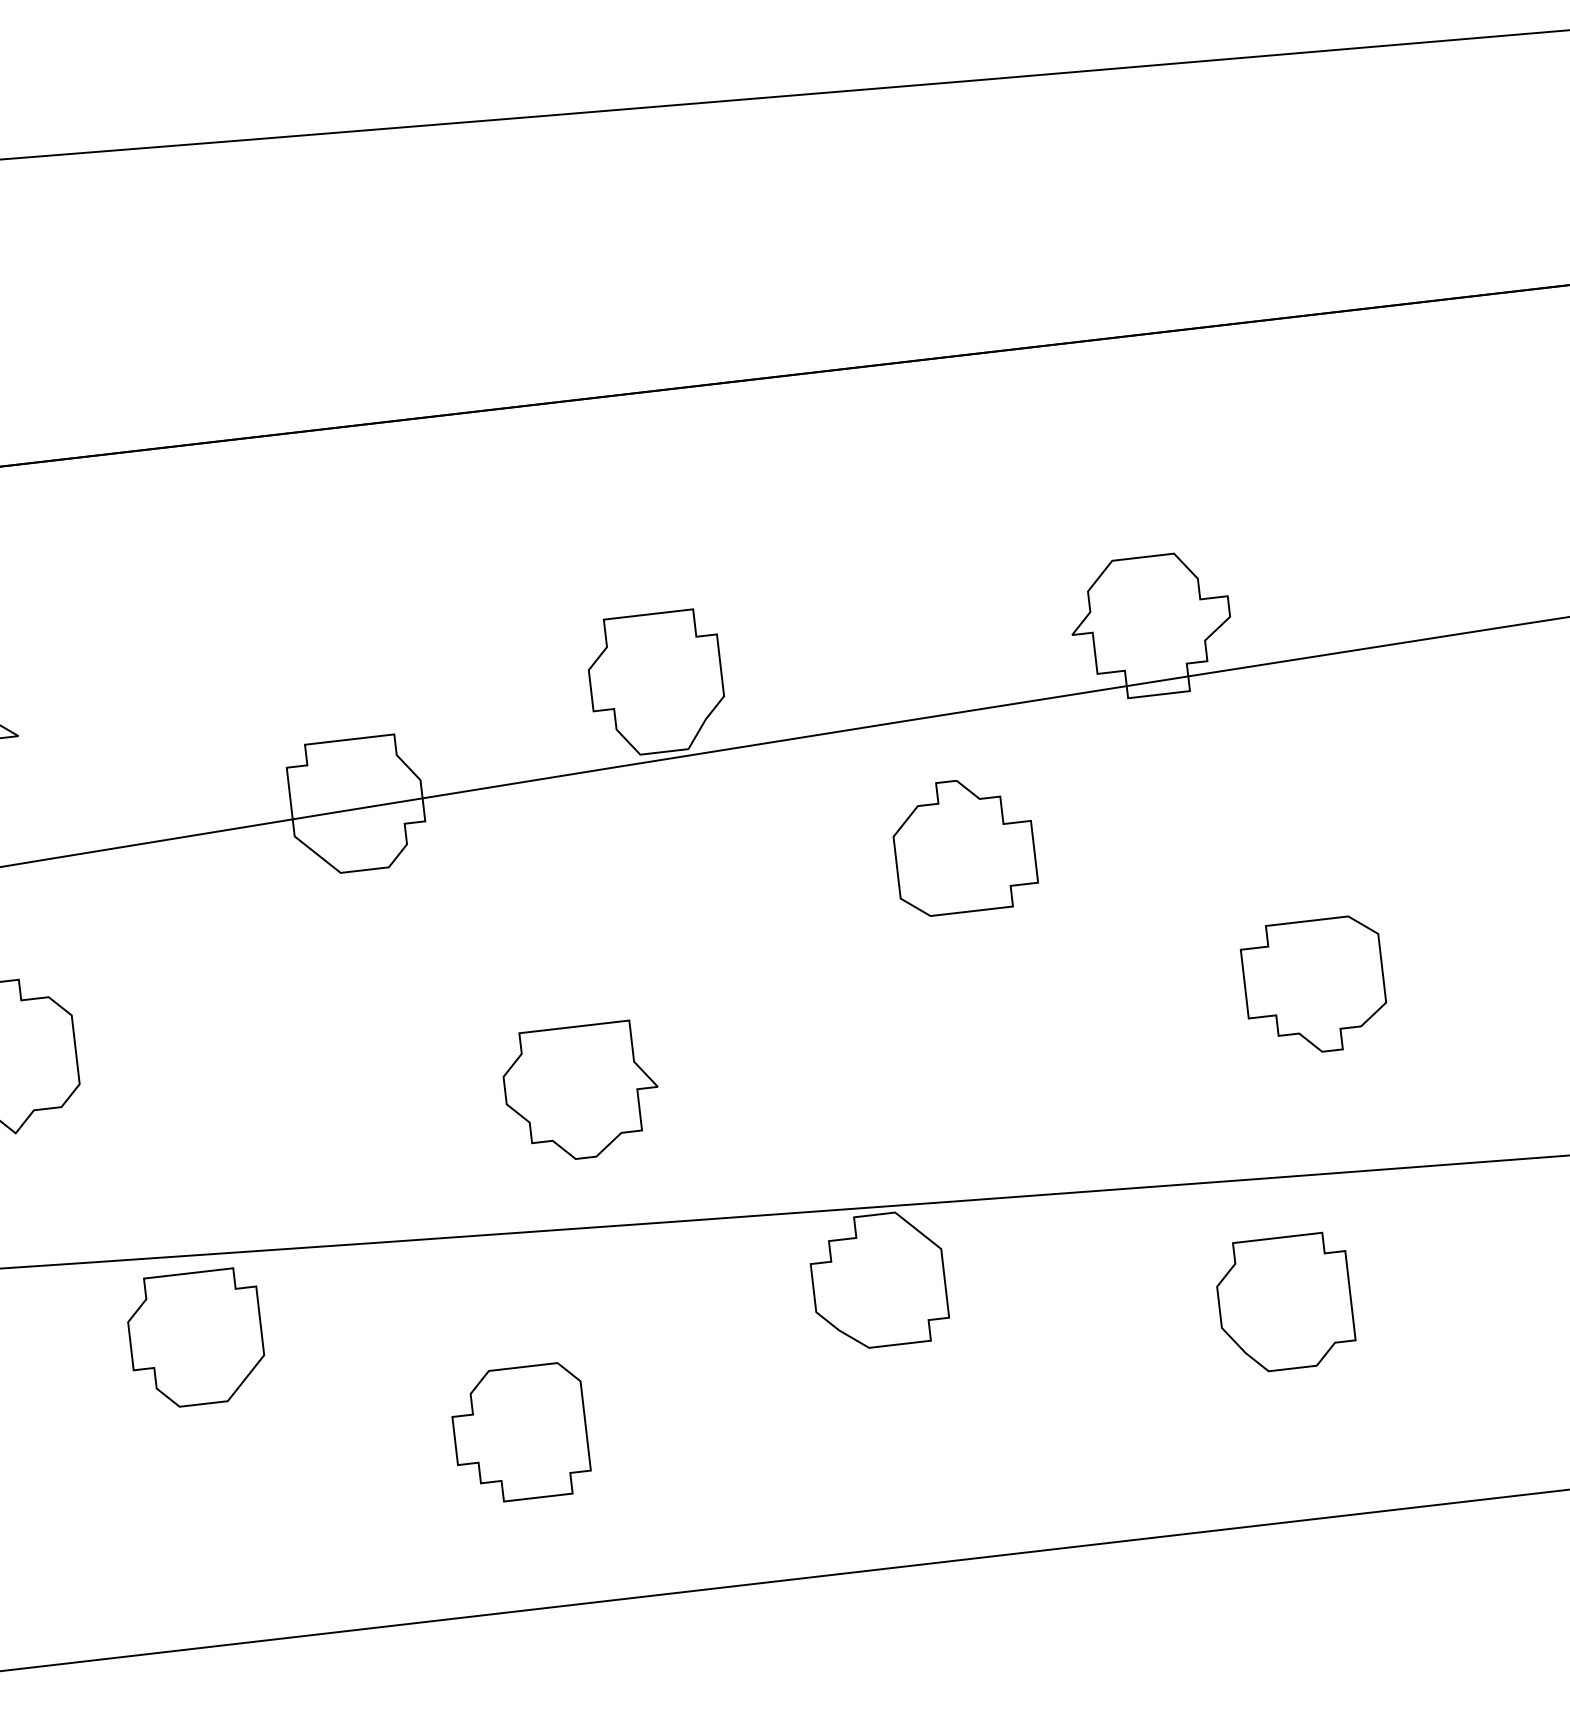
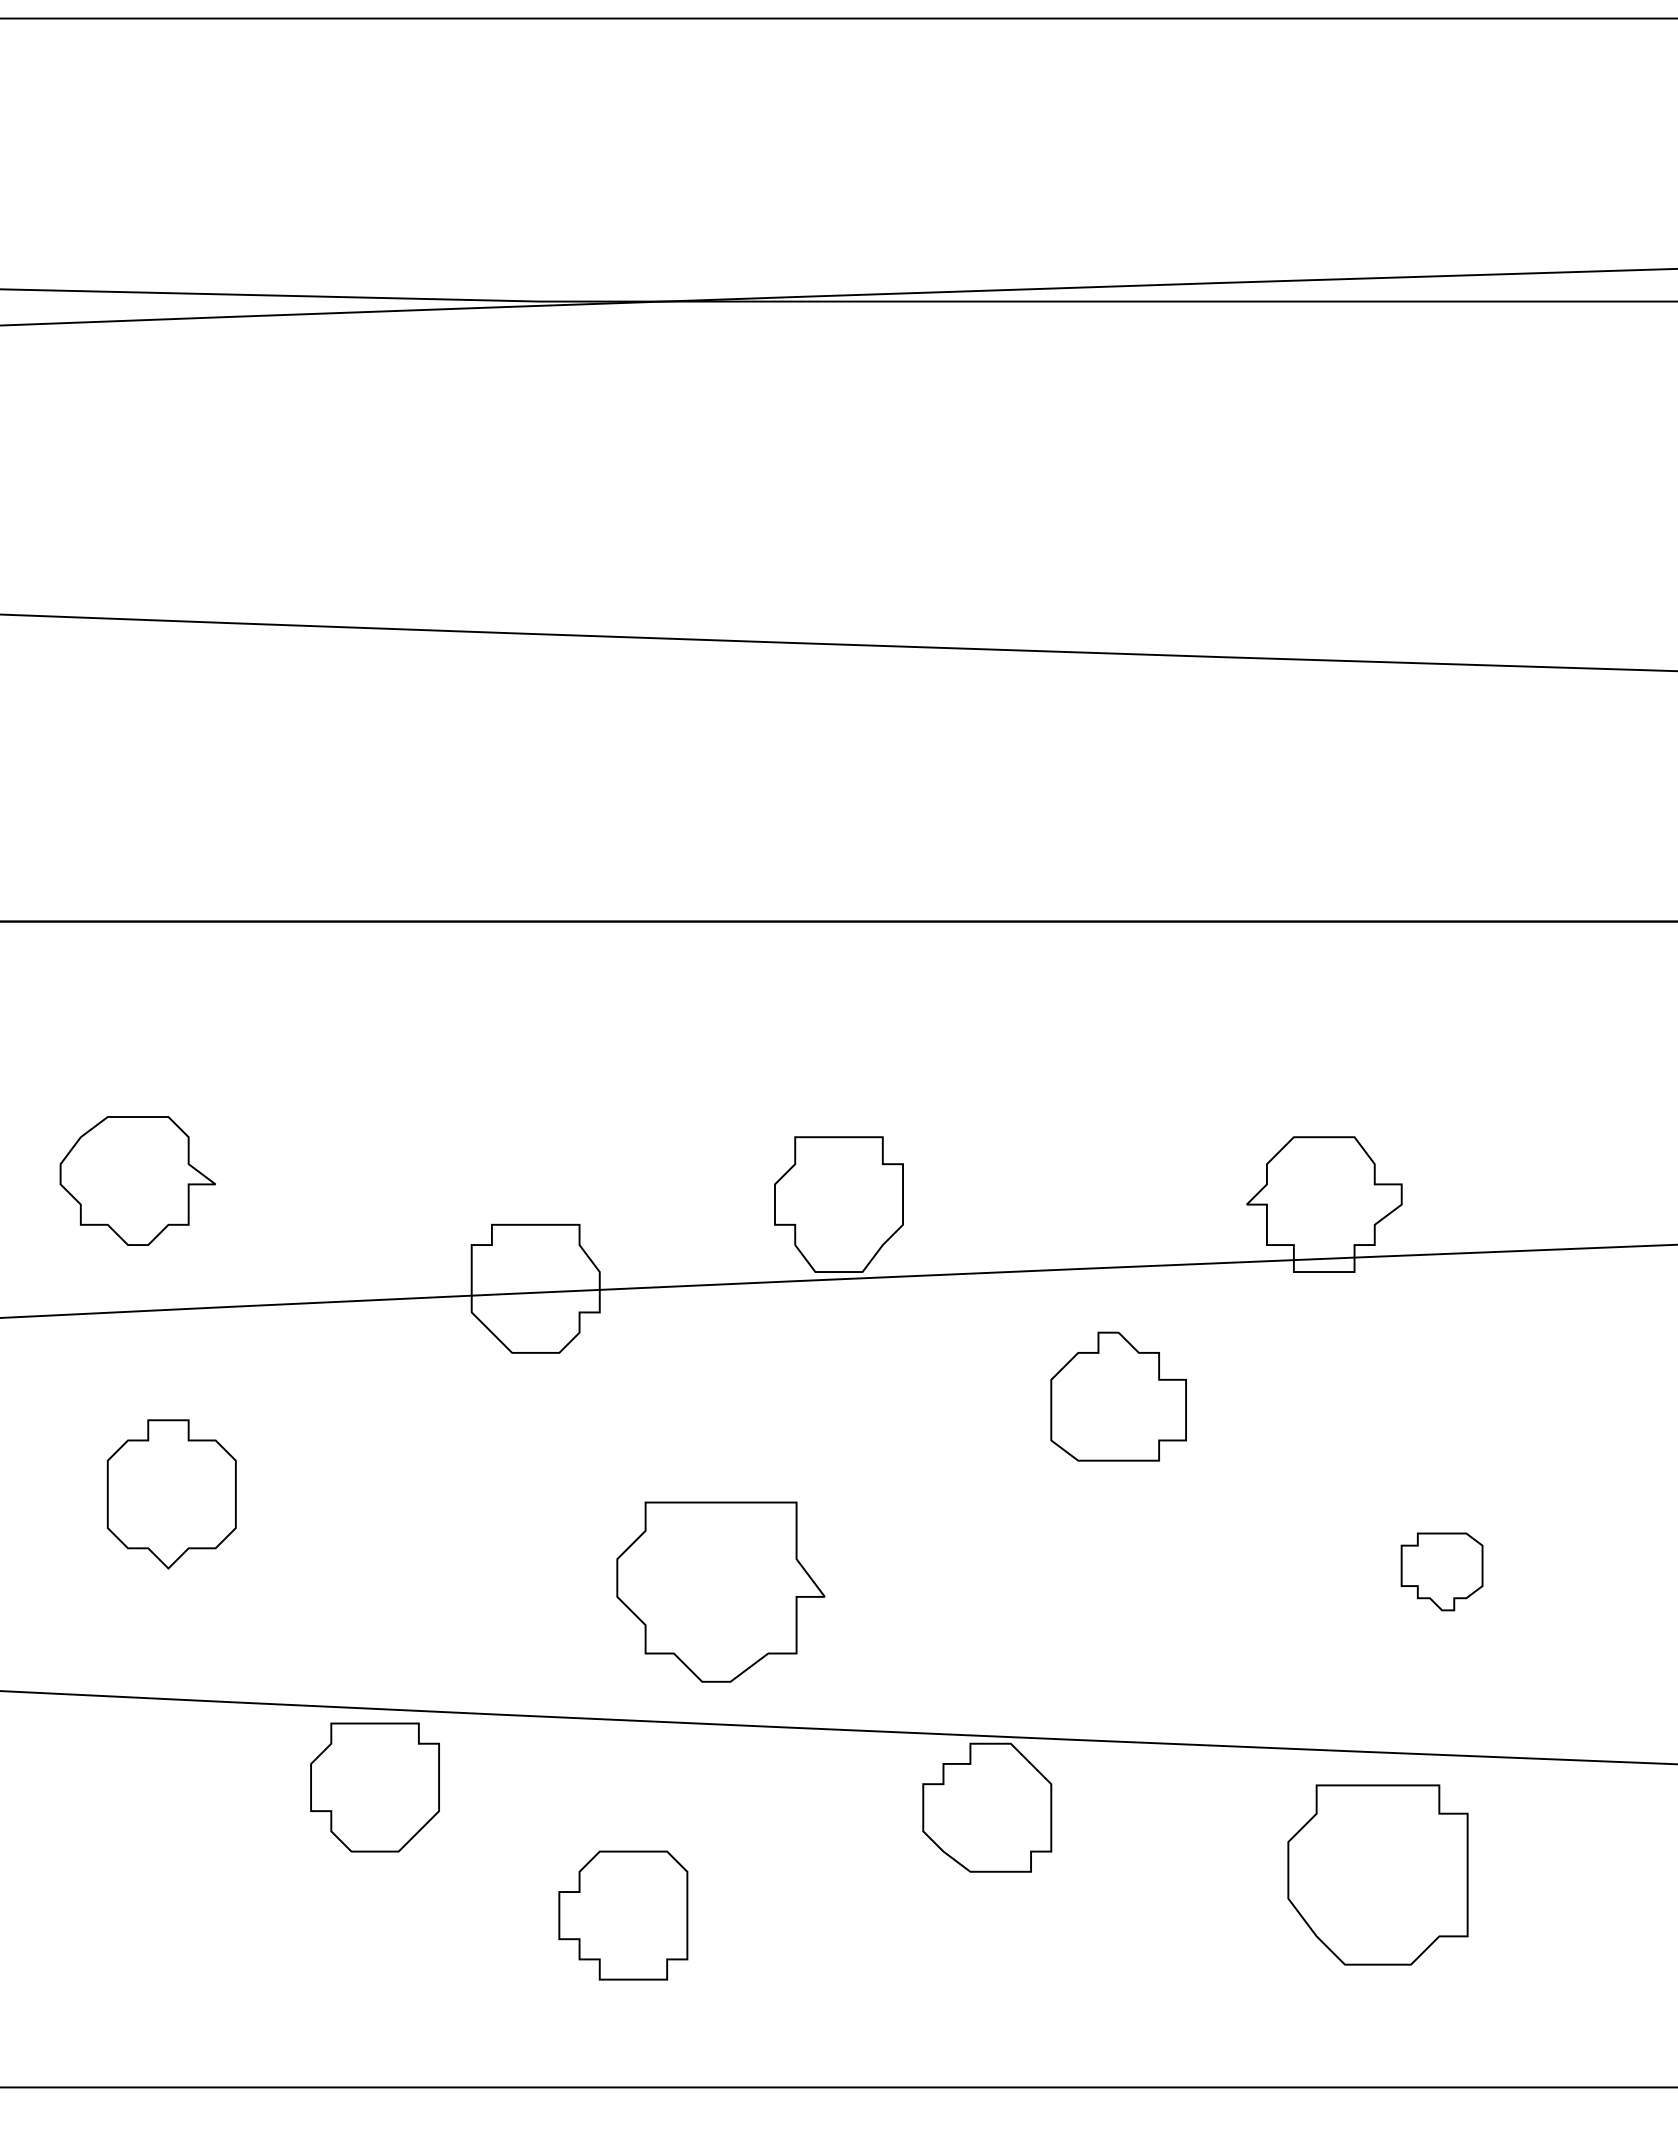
part: (1313, 986) -> (1441, 1571), size x0.6
part: (581, 1091) -> (720, 1591), size x1.4
part: (1285, 1303) -> (1378, 1875), size x1.4
part: (195, 1338) -> (374, 1787), moved

